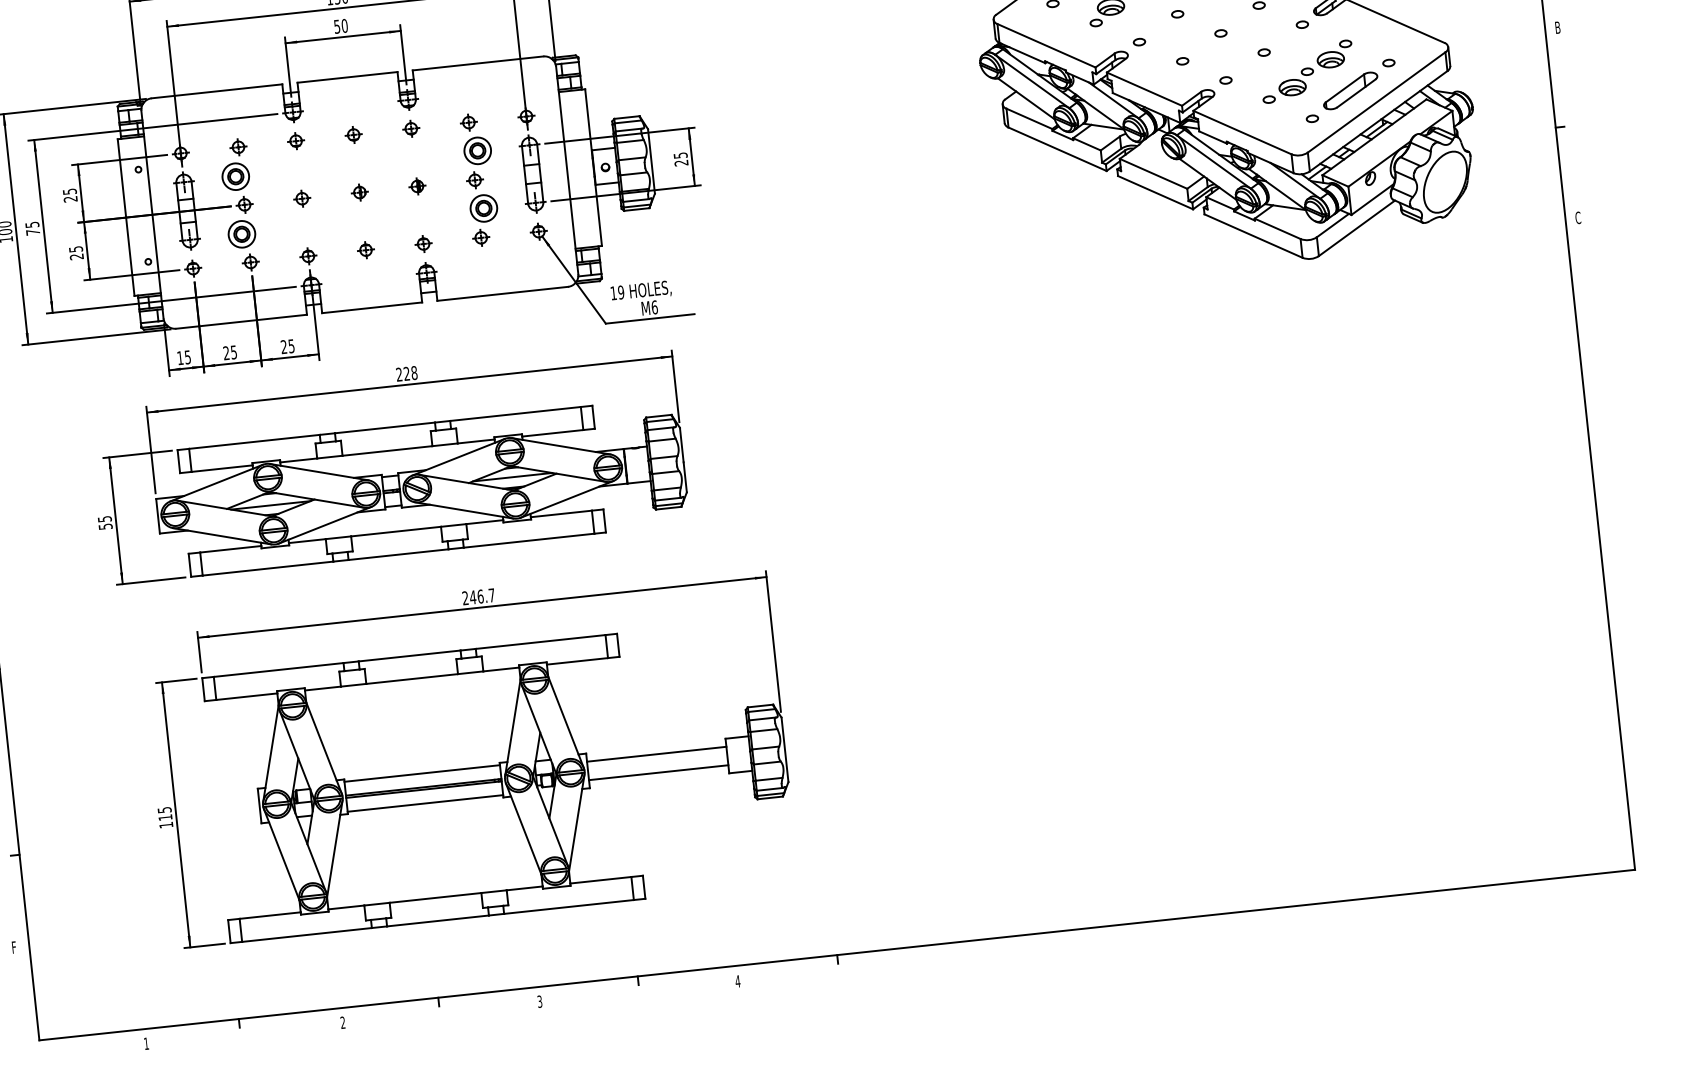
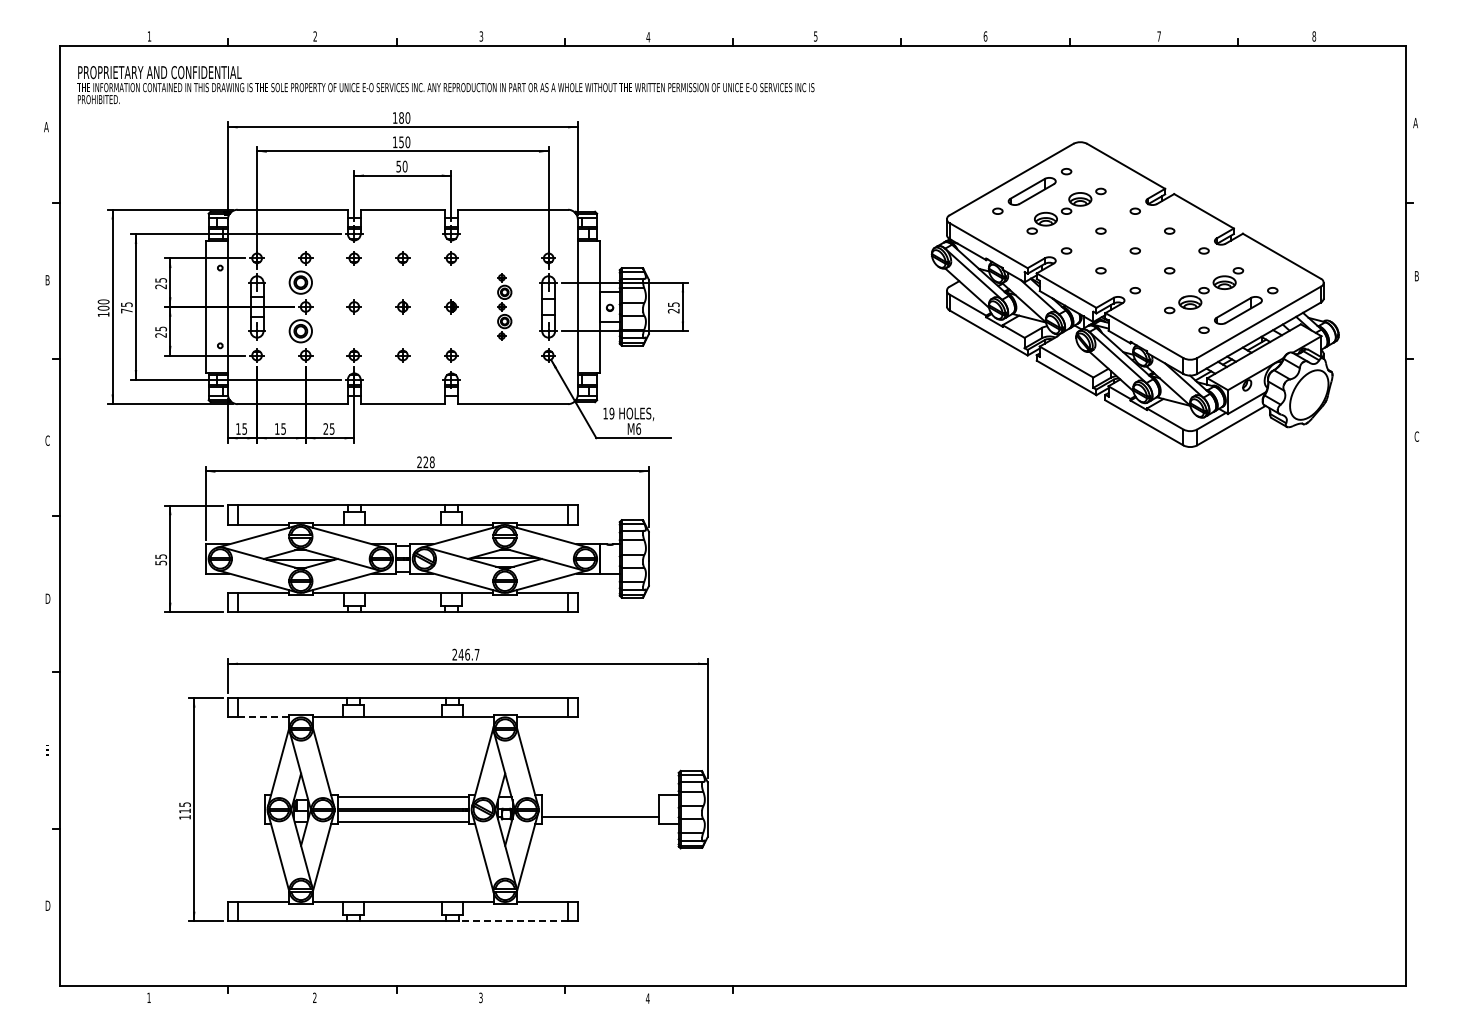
part: (480, 179) -> (504, 306), size x0.6
text: (225, 352) -> (276, 428), 25 -> 15
line: (246, 696) -> (263, 717), solid -> dashed
line: (656, 753) -> (600, 801), removed
line: (568, 907) -> (513, 921), solid -> dashed
text: (14, 947) -> (47, 905), F -> D

